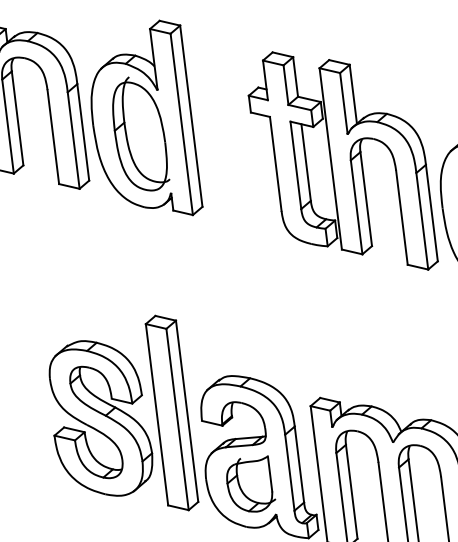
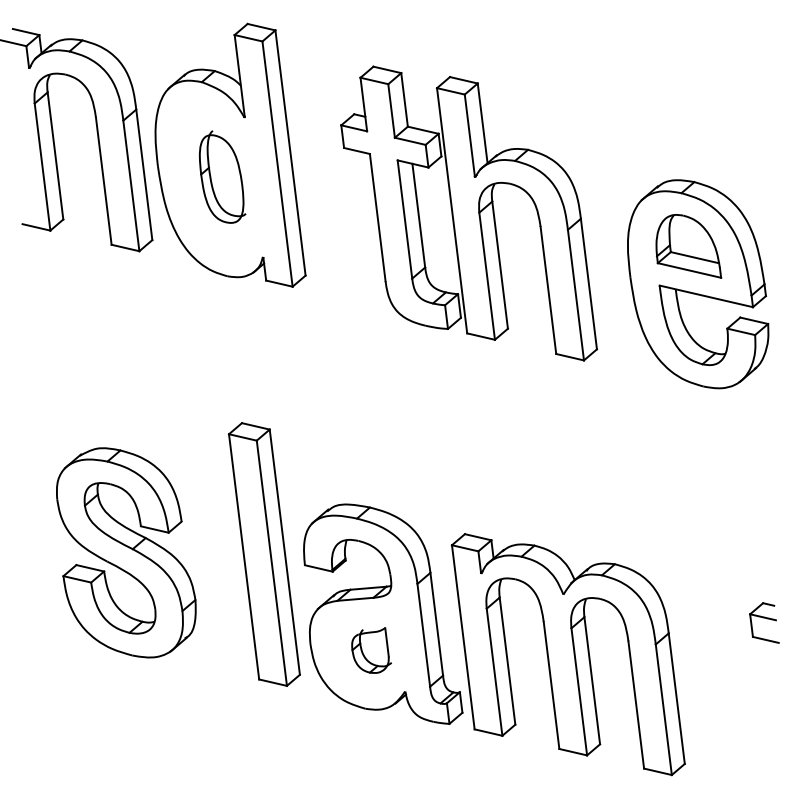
part: (141, 133) -> (222, 176), size x0.6
part: (342, 160) -> (468, 213), moved
part: (101, 418) -> (126, 552), moved
part: (251, 483) -> (371, 650), size x0.6

